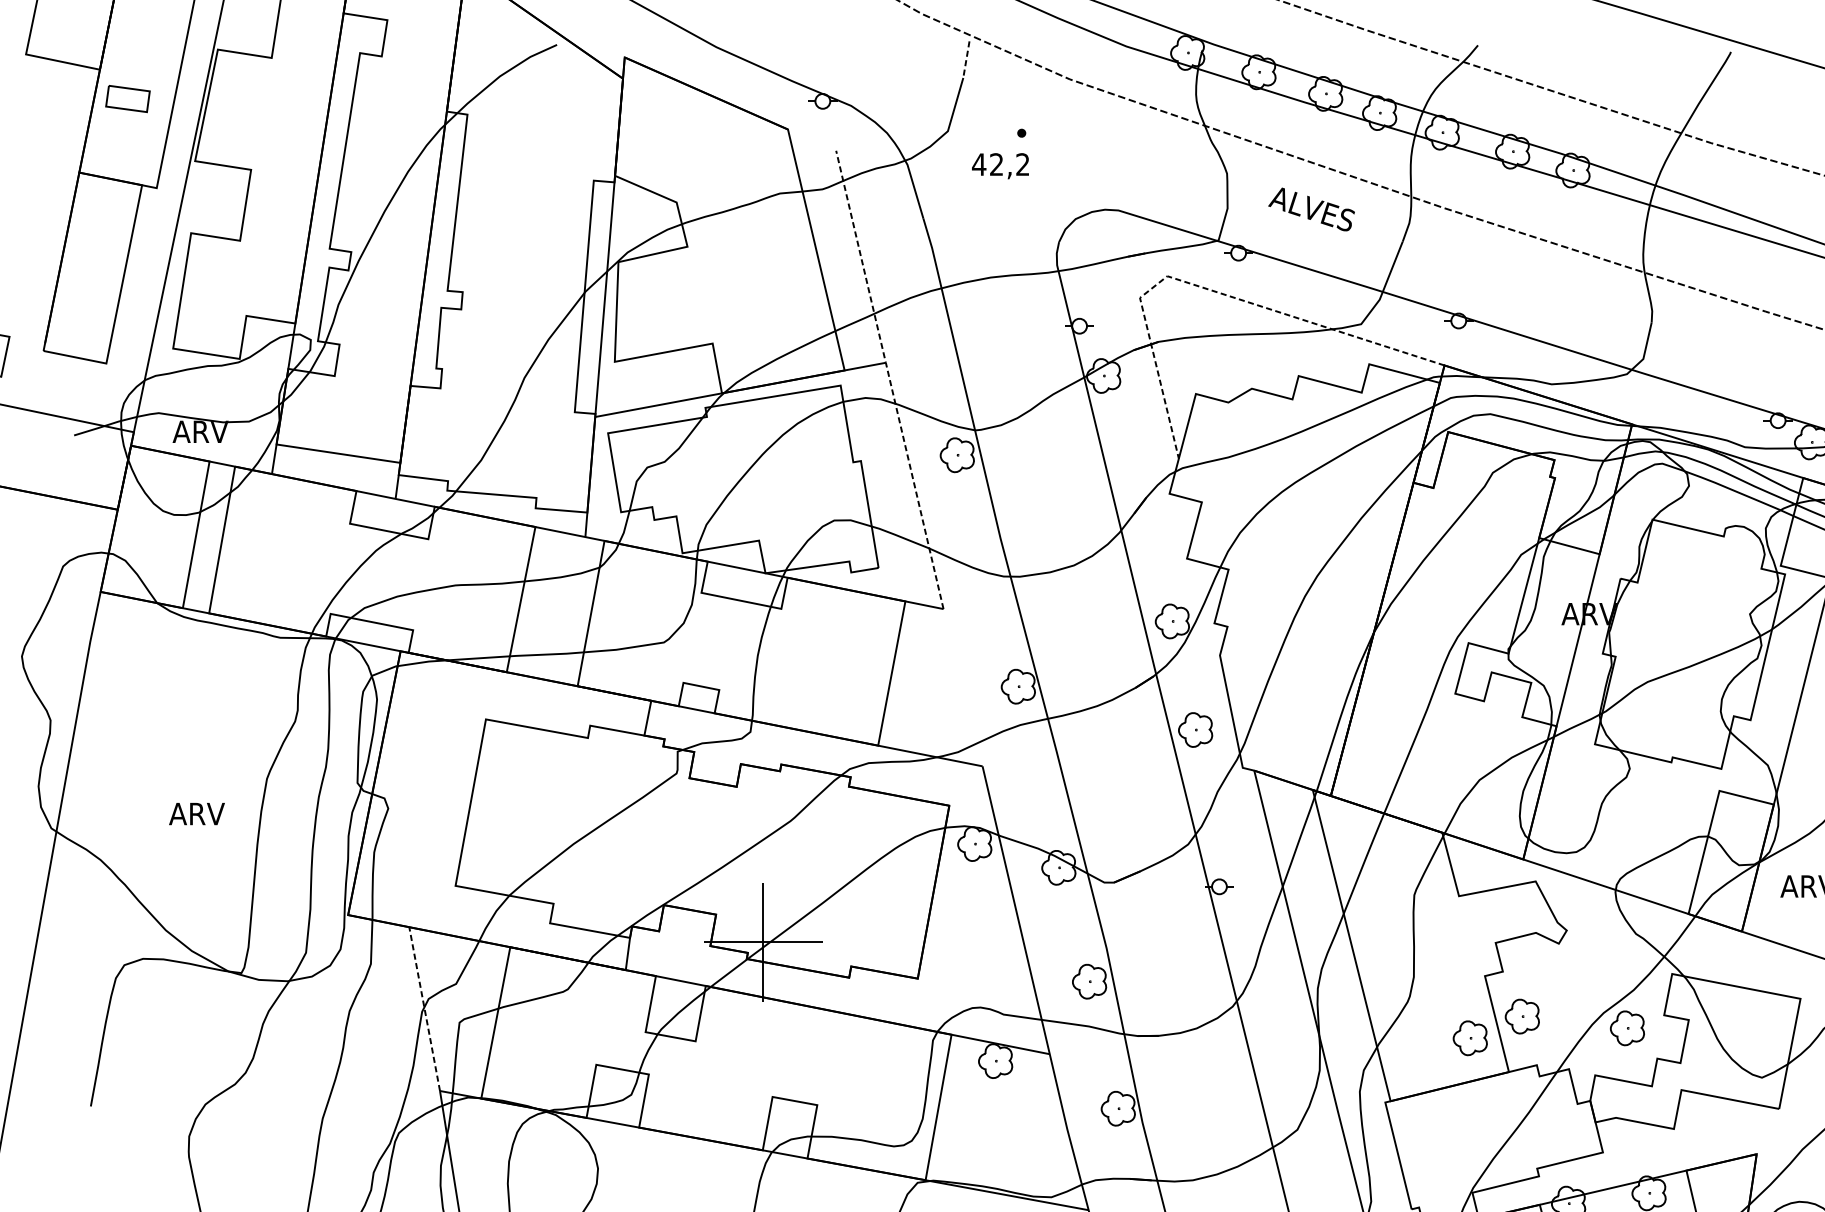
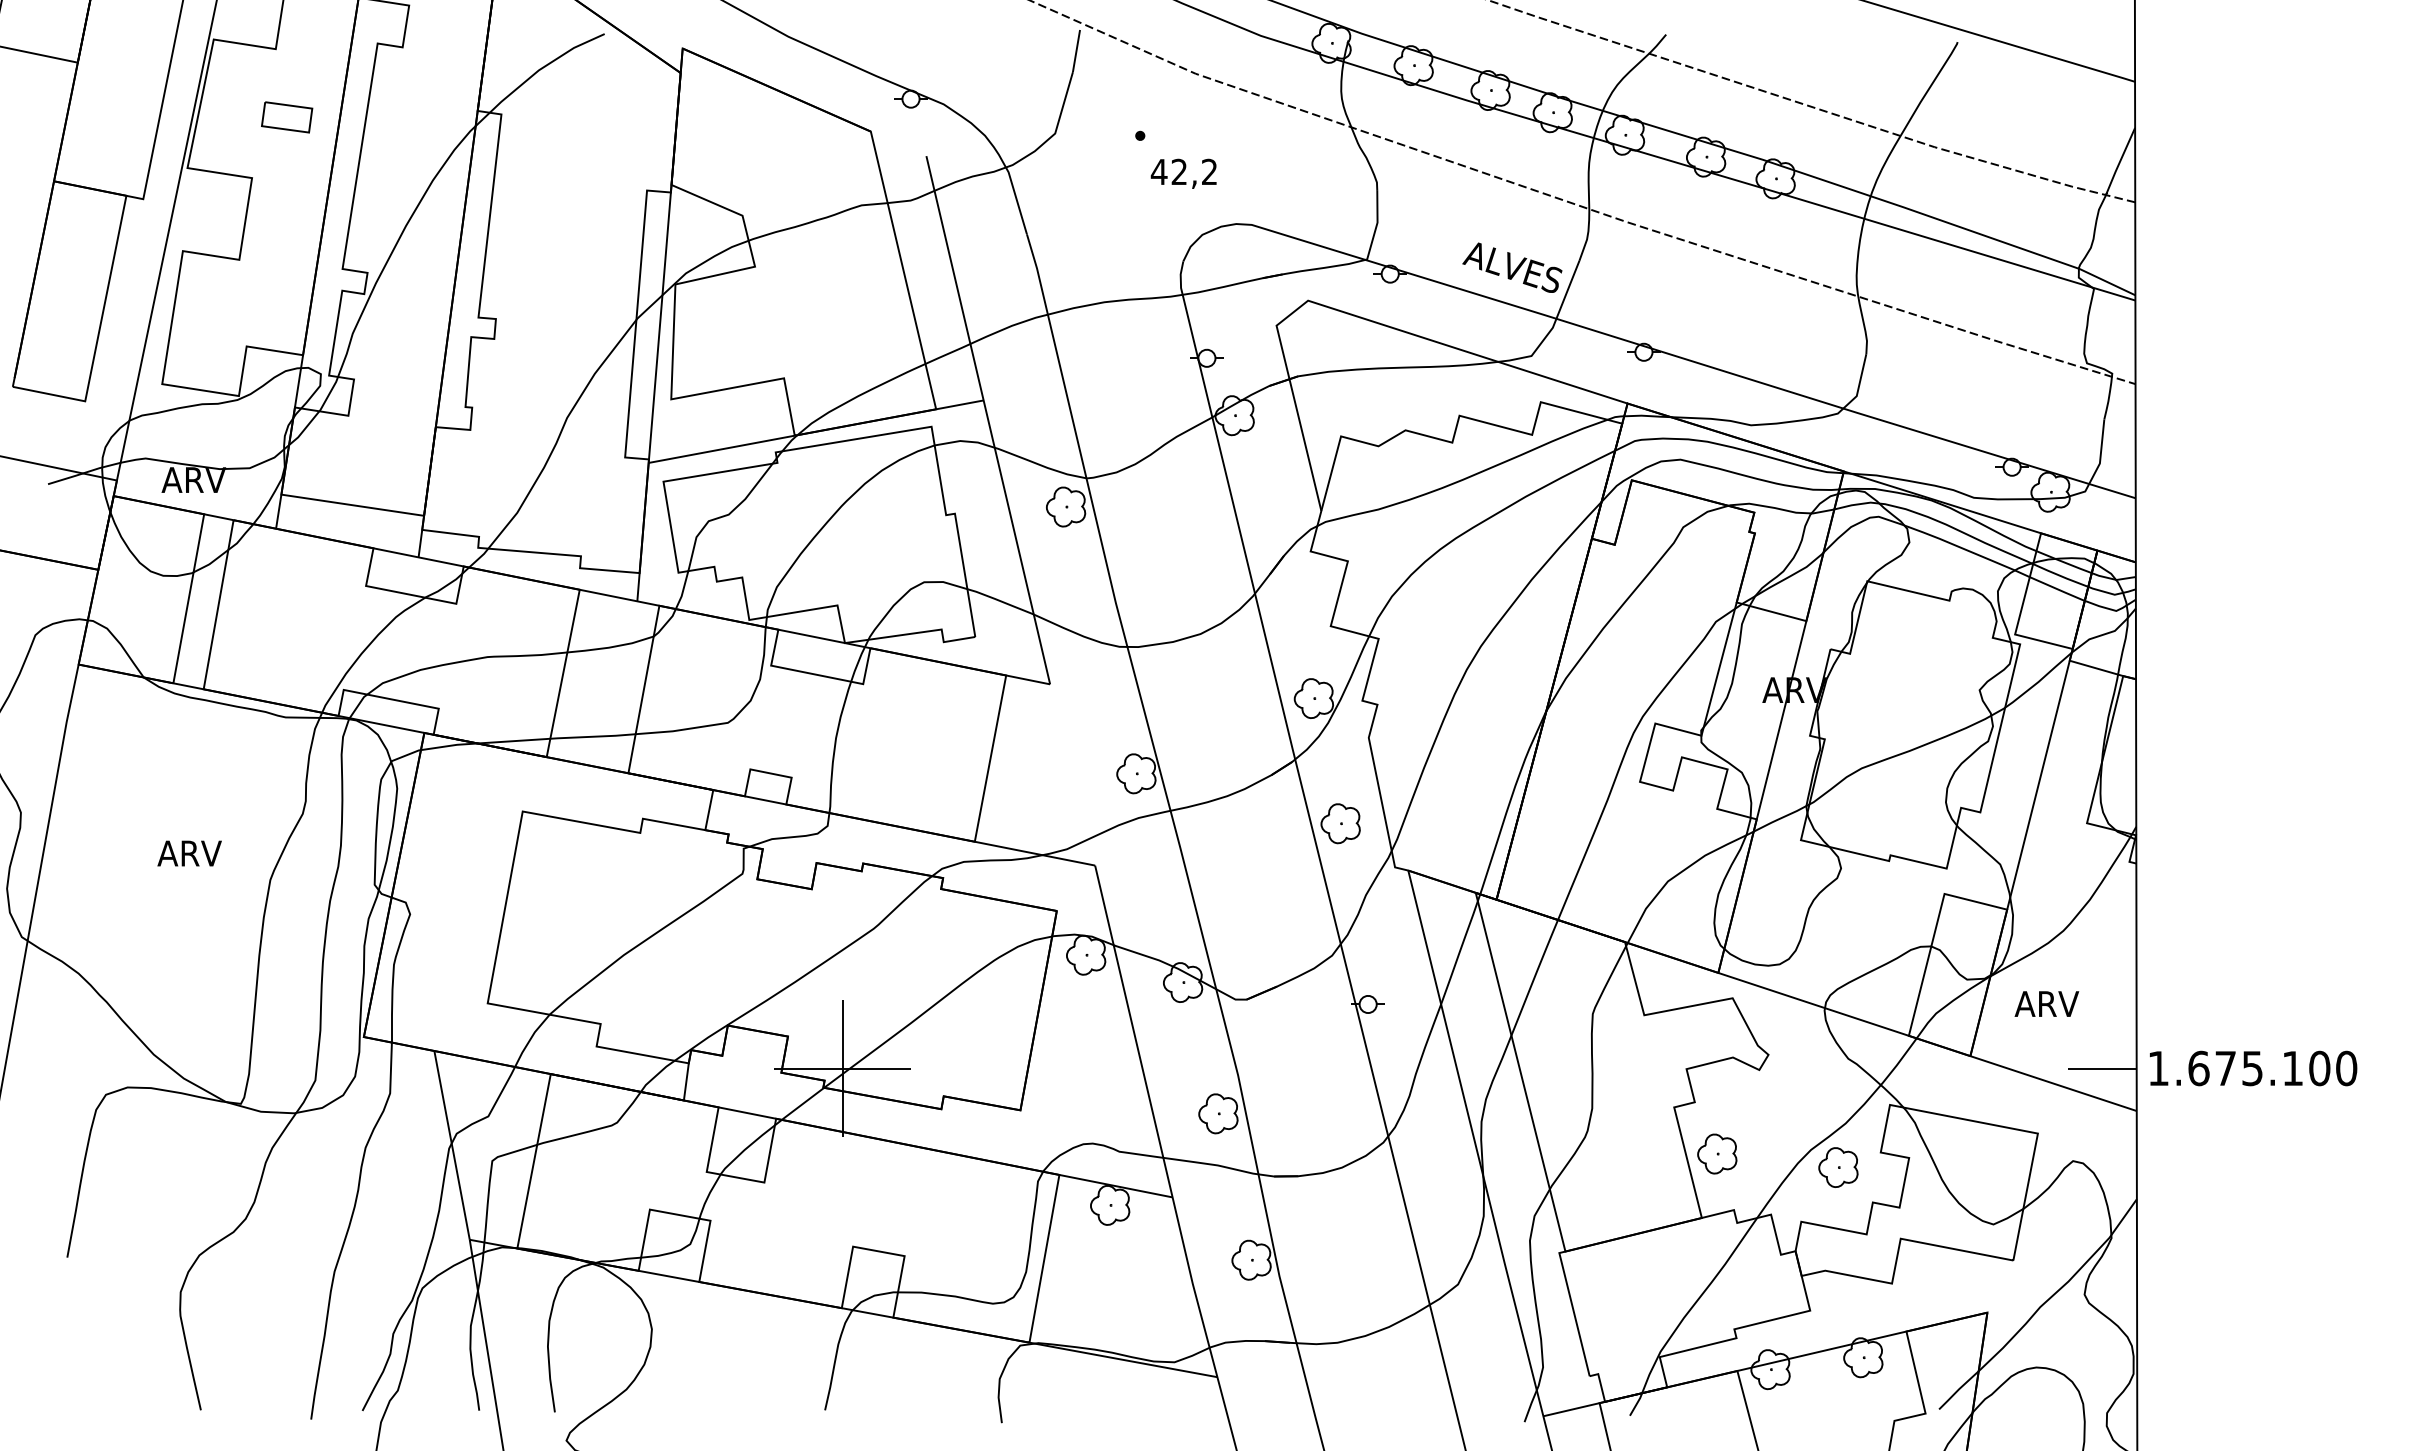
line: (966, 60) -> (1076, 51), dashed -> solid
part: (128, 99) -> (287, 117), moved
text: (1000, 165) -> (1183, 173), moved
text: (1311, 209) -> (1512, 267), moved
line: (1209, 289) -> (1356, 316), dashed -> solid
line: (890, 379) -> (988, 419), dashed -> solid
text: (196, 813) -> (189, 853), moved
line: (424, 1008) -> (451, 1144), dashed -> solid
part: (1470, 1037) -> (1657, 1178), removed

